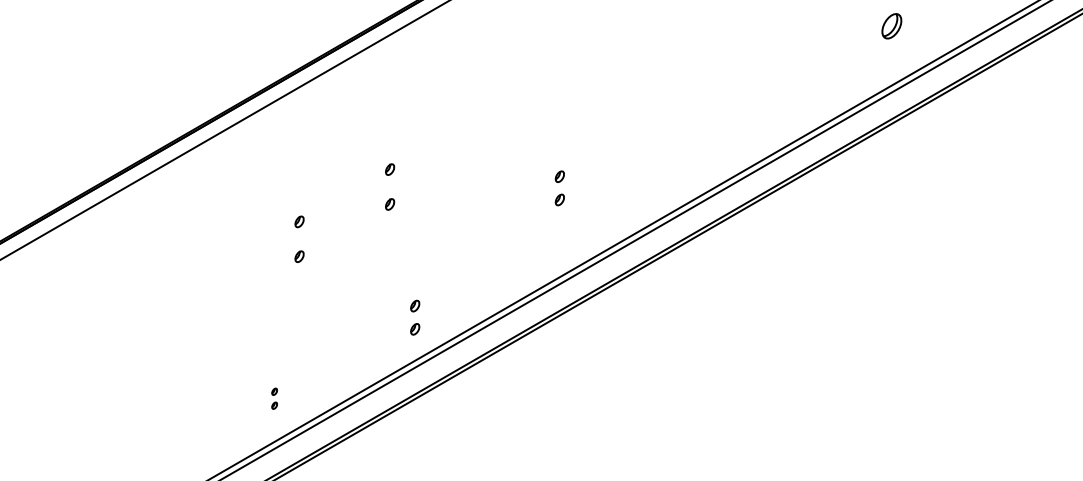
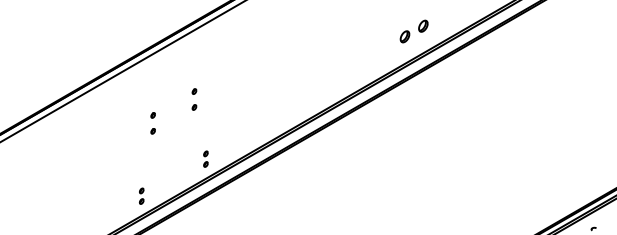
part: (850, 48) -> (404, 36), added
part: (558, 186) -> (271, 99), removed
part: (273, 397) -> (141, 195), size x1.67

